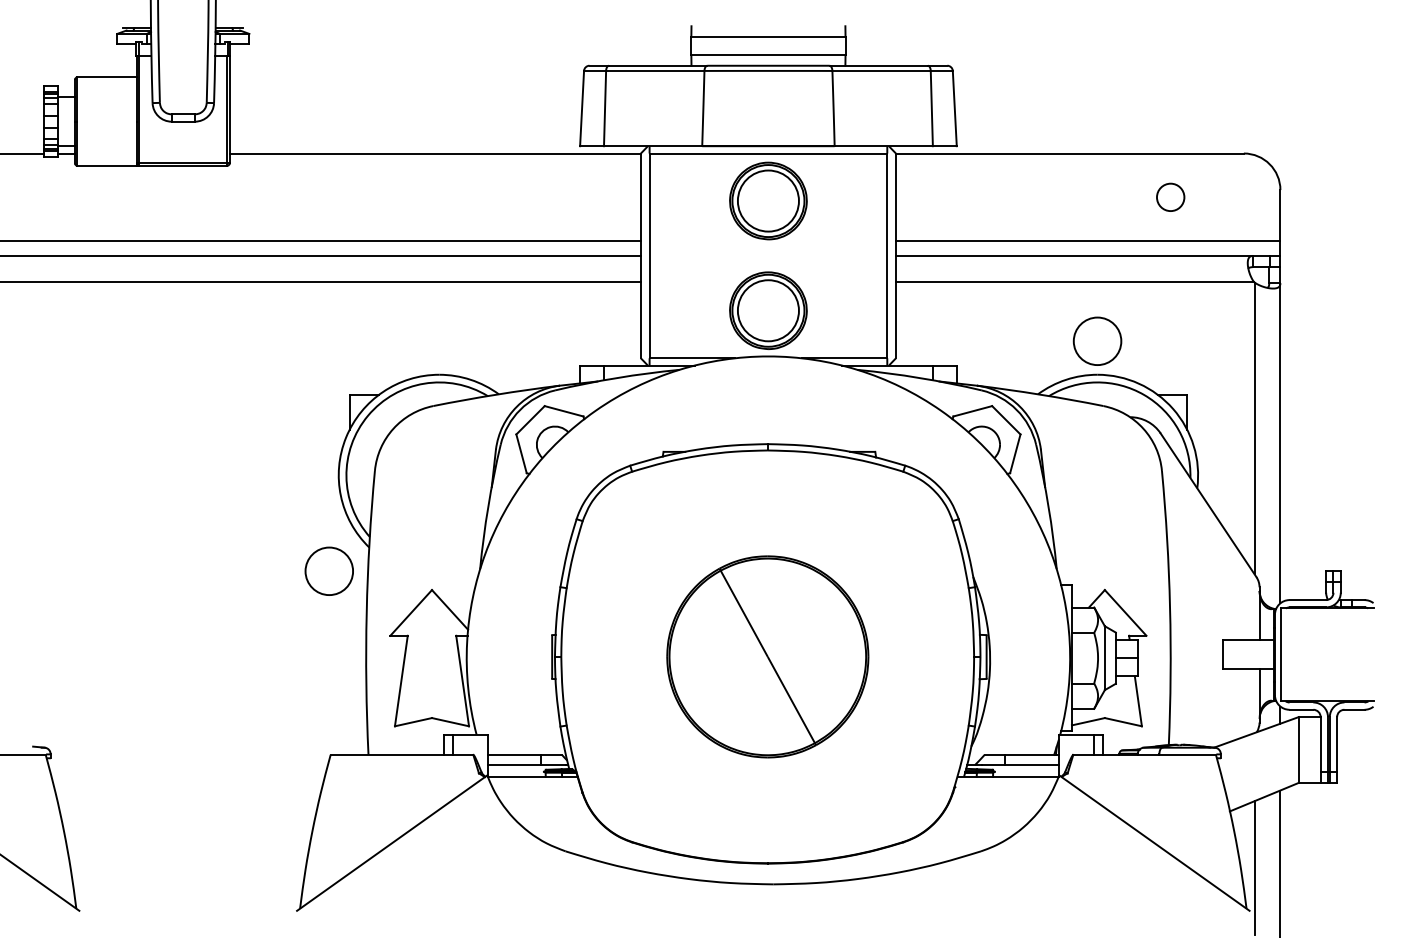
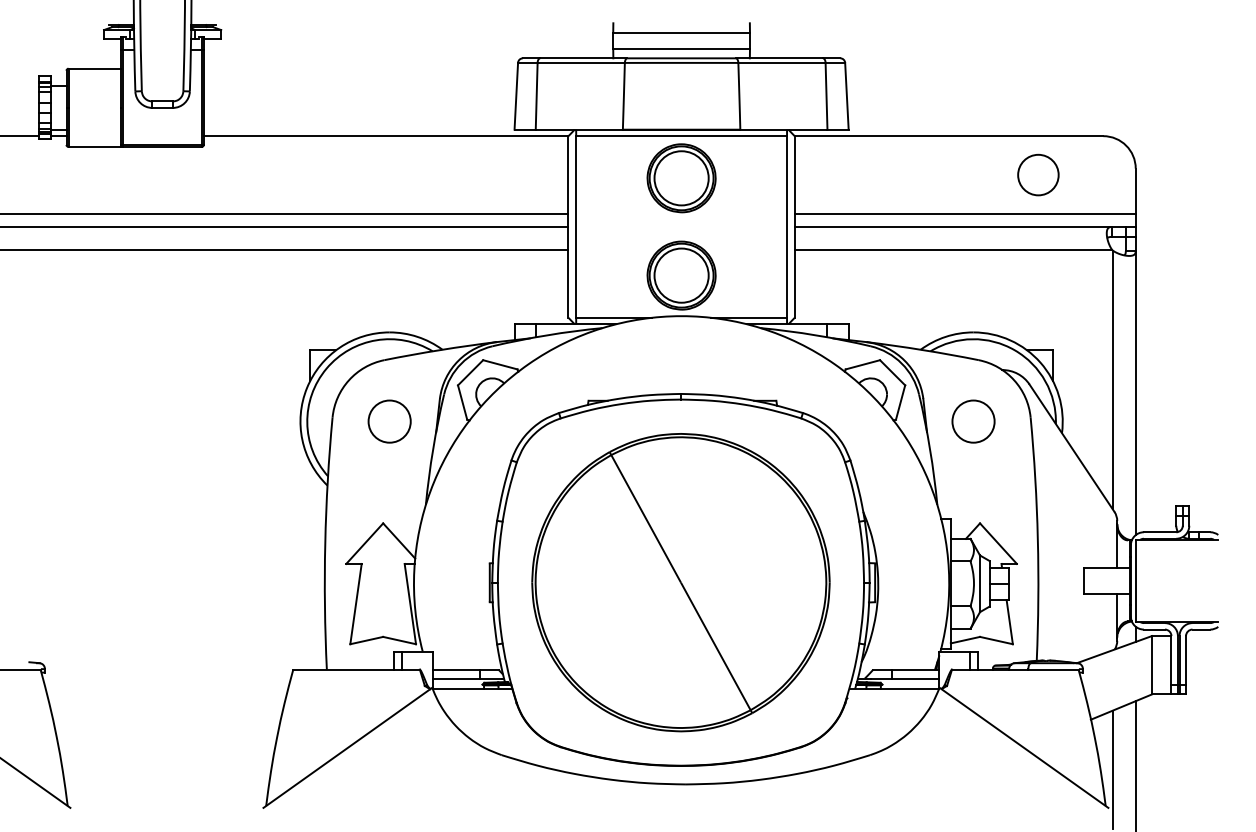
circle: (1170, 197) -> (1038, 175), size x1.67
circle: (1097, 340) -> (973, 420), moved
circle: (328, 570) -> (388, 420), moved
part: (767, 656) -> (680, 582), size x1.67

